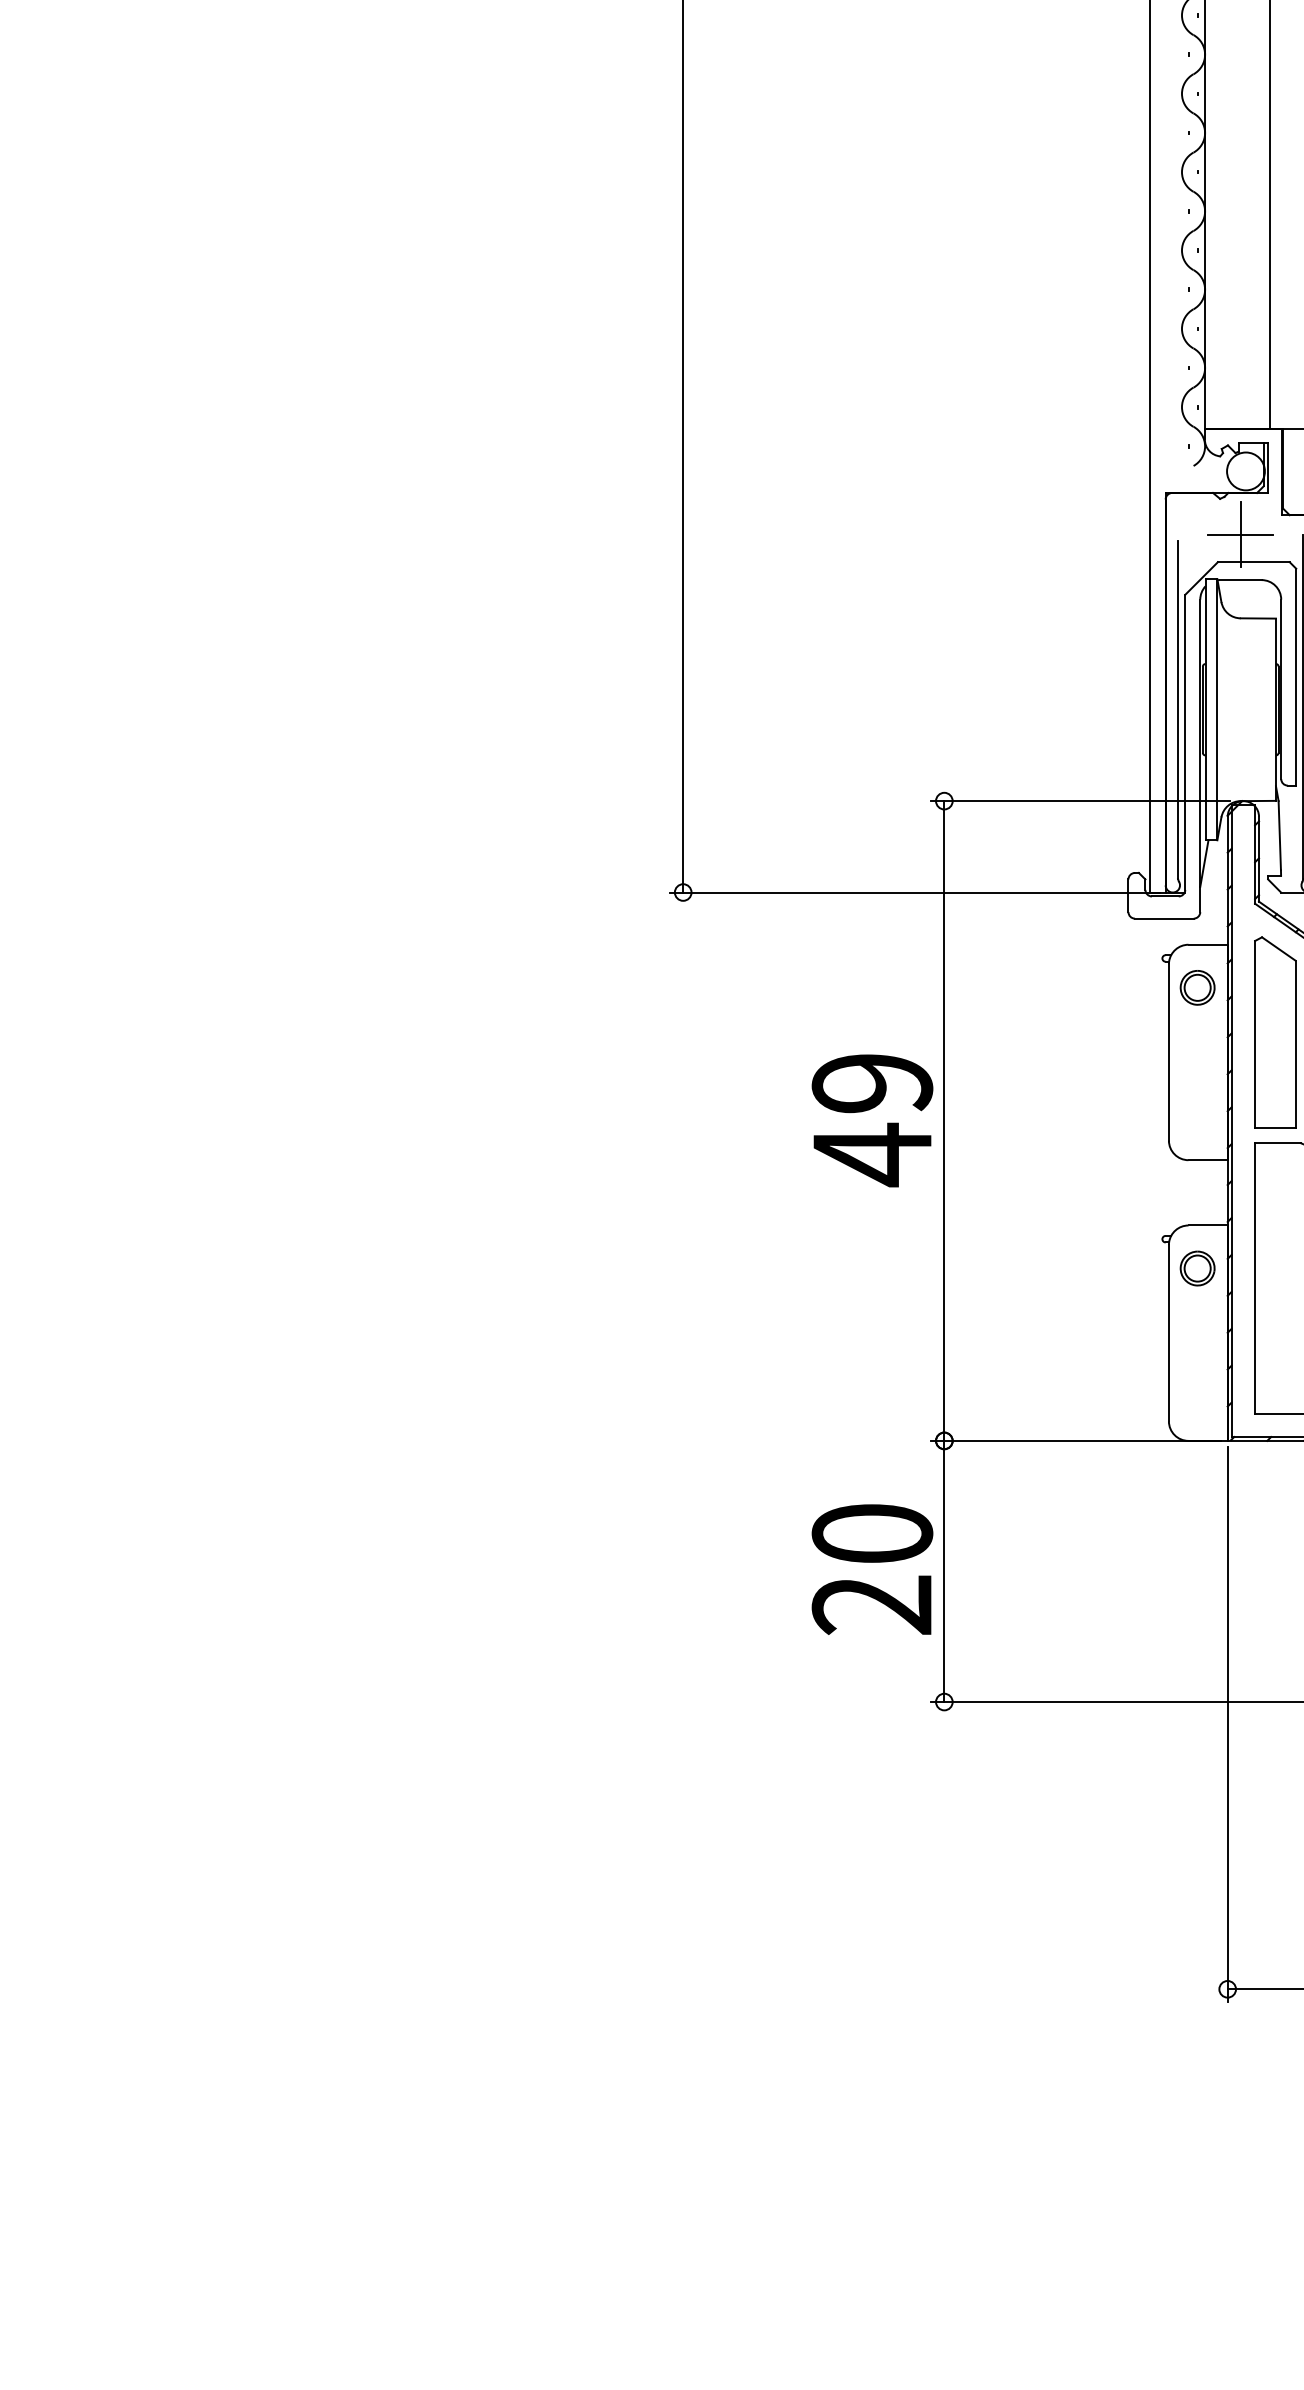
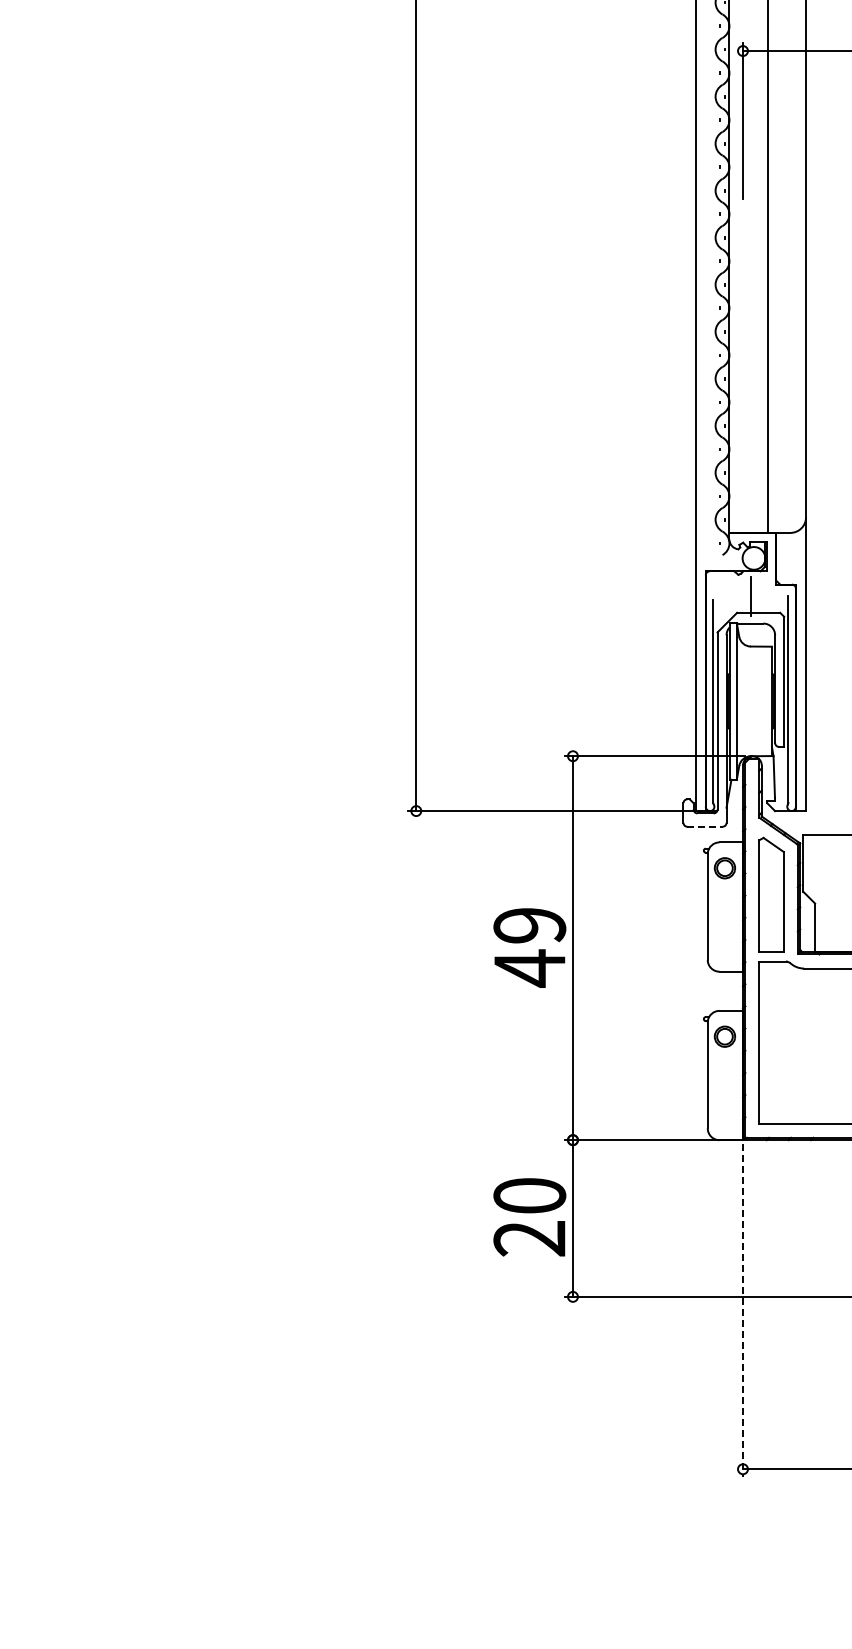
line: (1240, 534) -> (750, 596), removed
line: (1165, 918) -> (705, 826), solid -> dashed
line: (1228, 1724) -> (743, 1310), solid -> dashed

